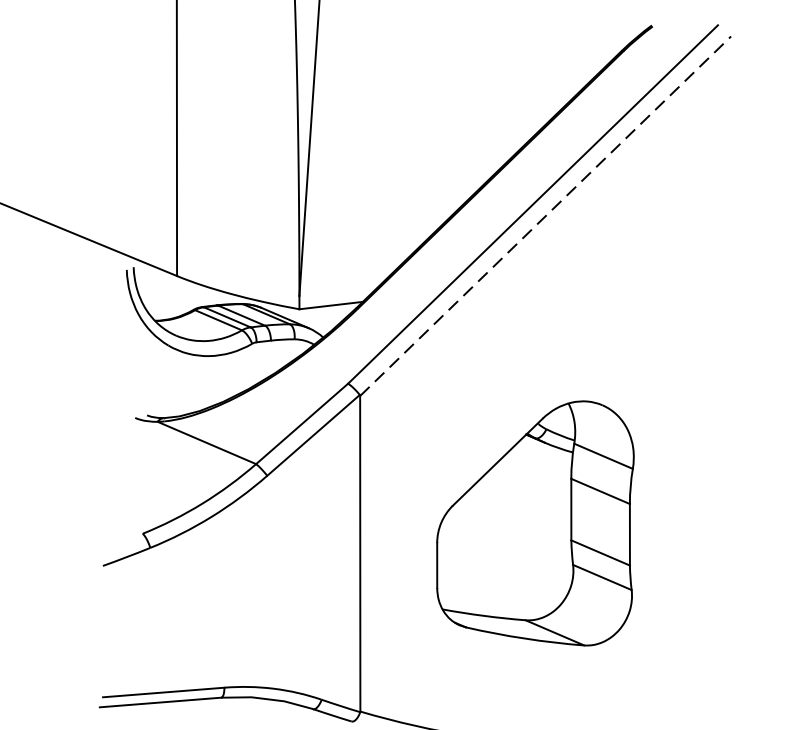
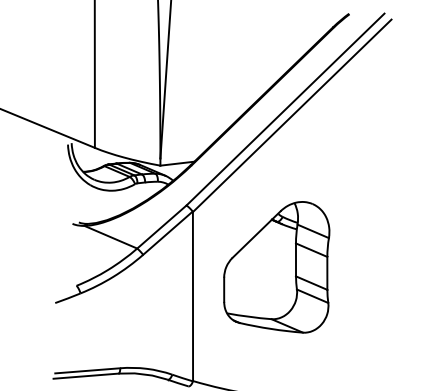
line: (546, 215) -> (292, 115), dashed -> solid
part: (534, 523) -> (276, 267), moved

